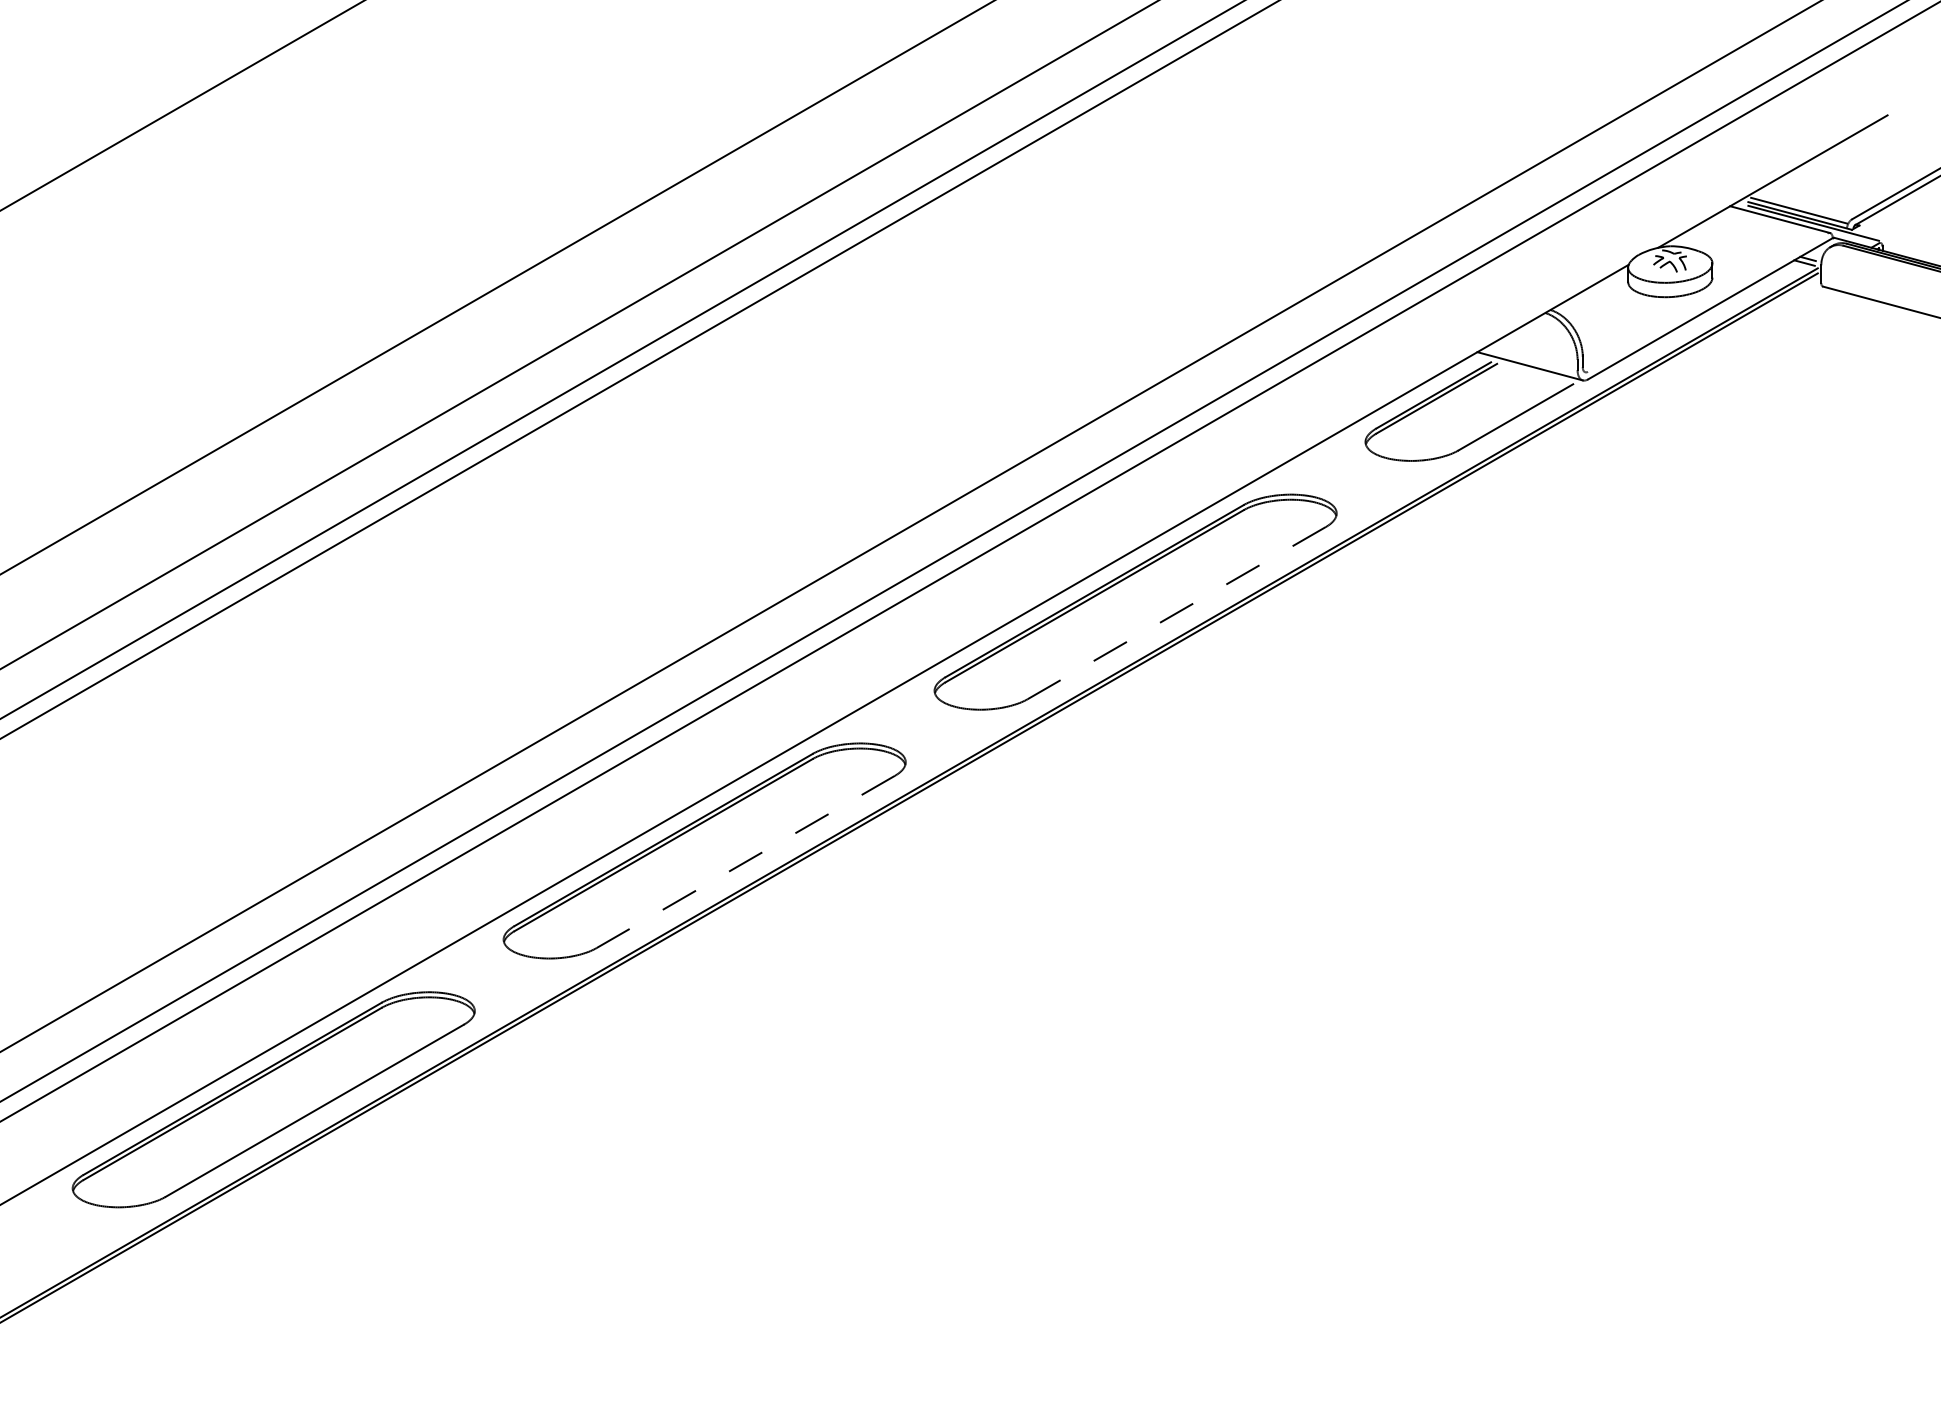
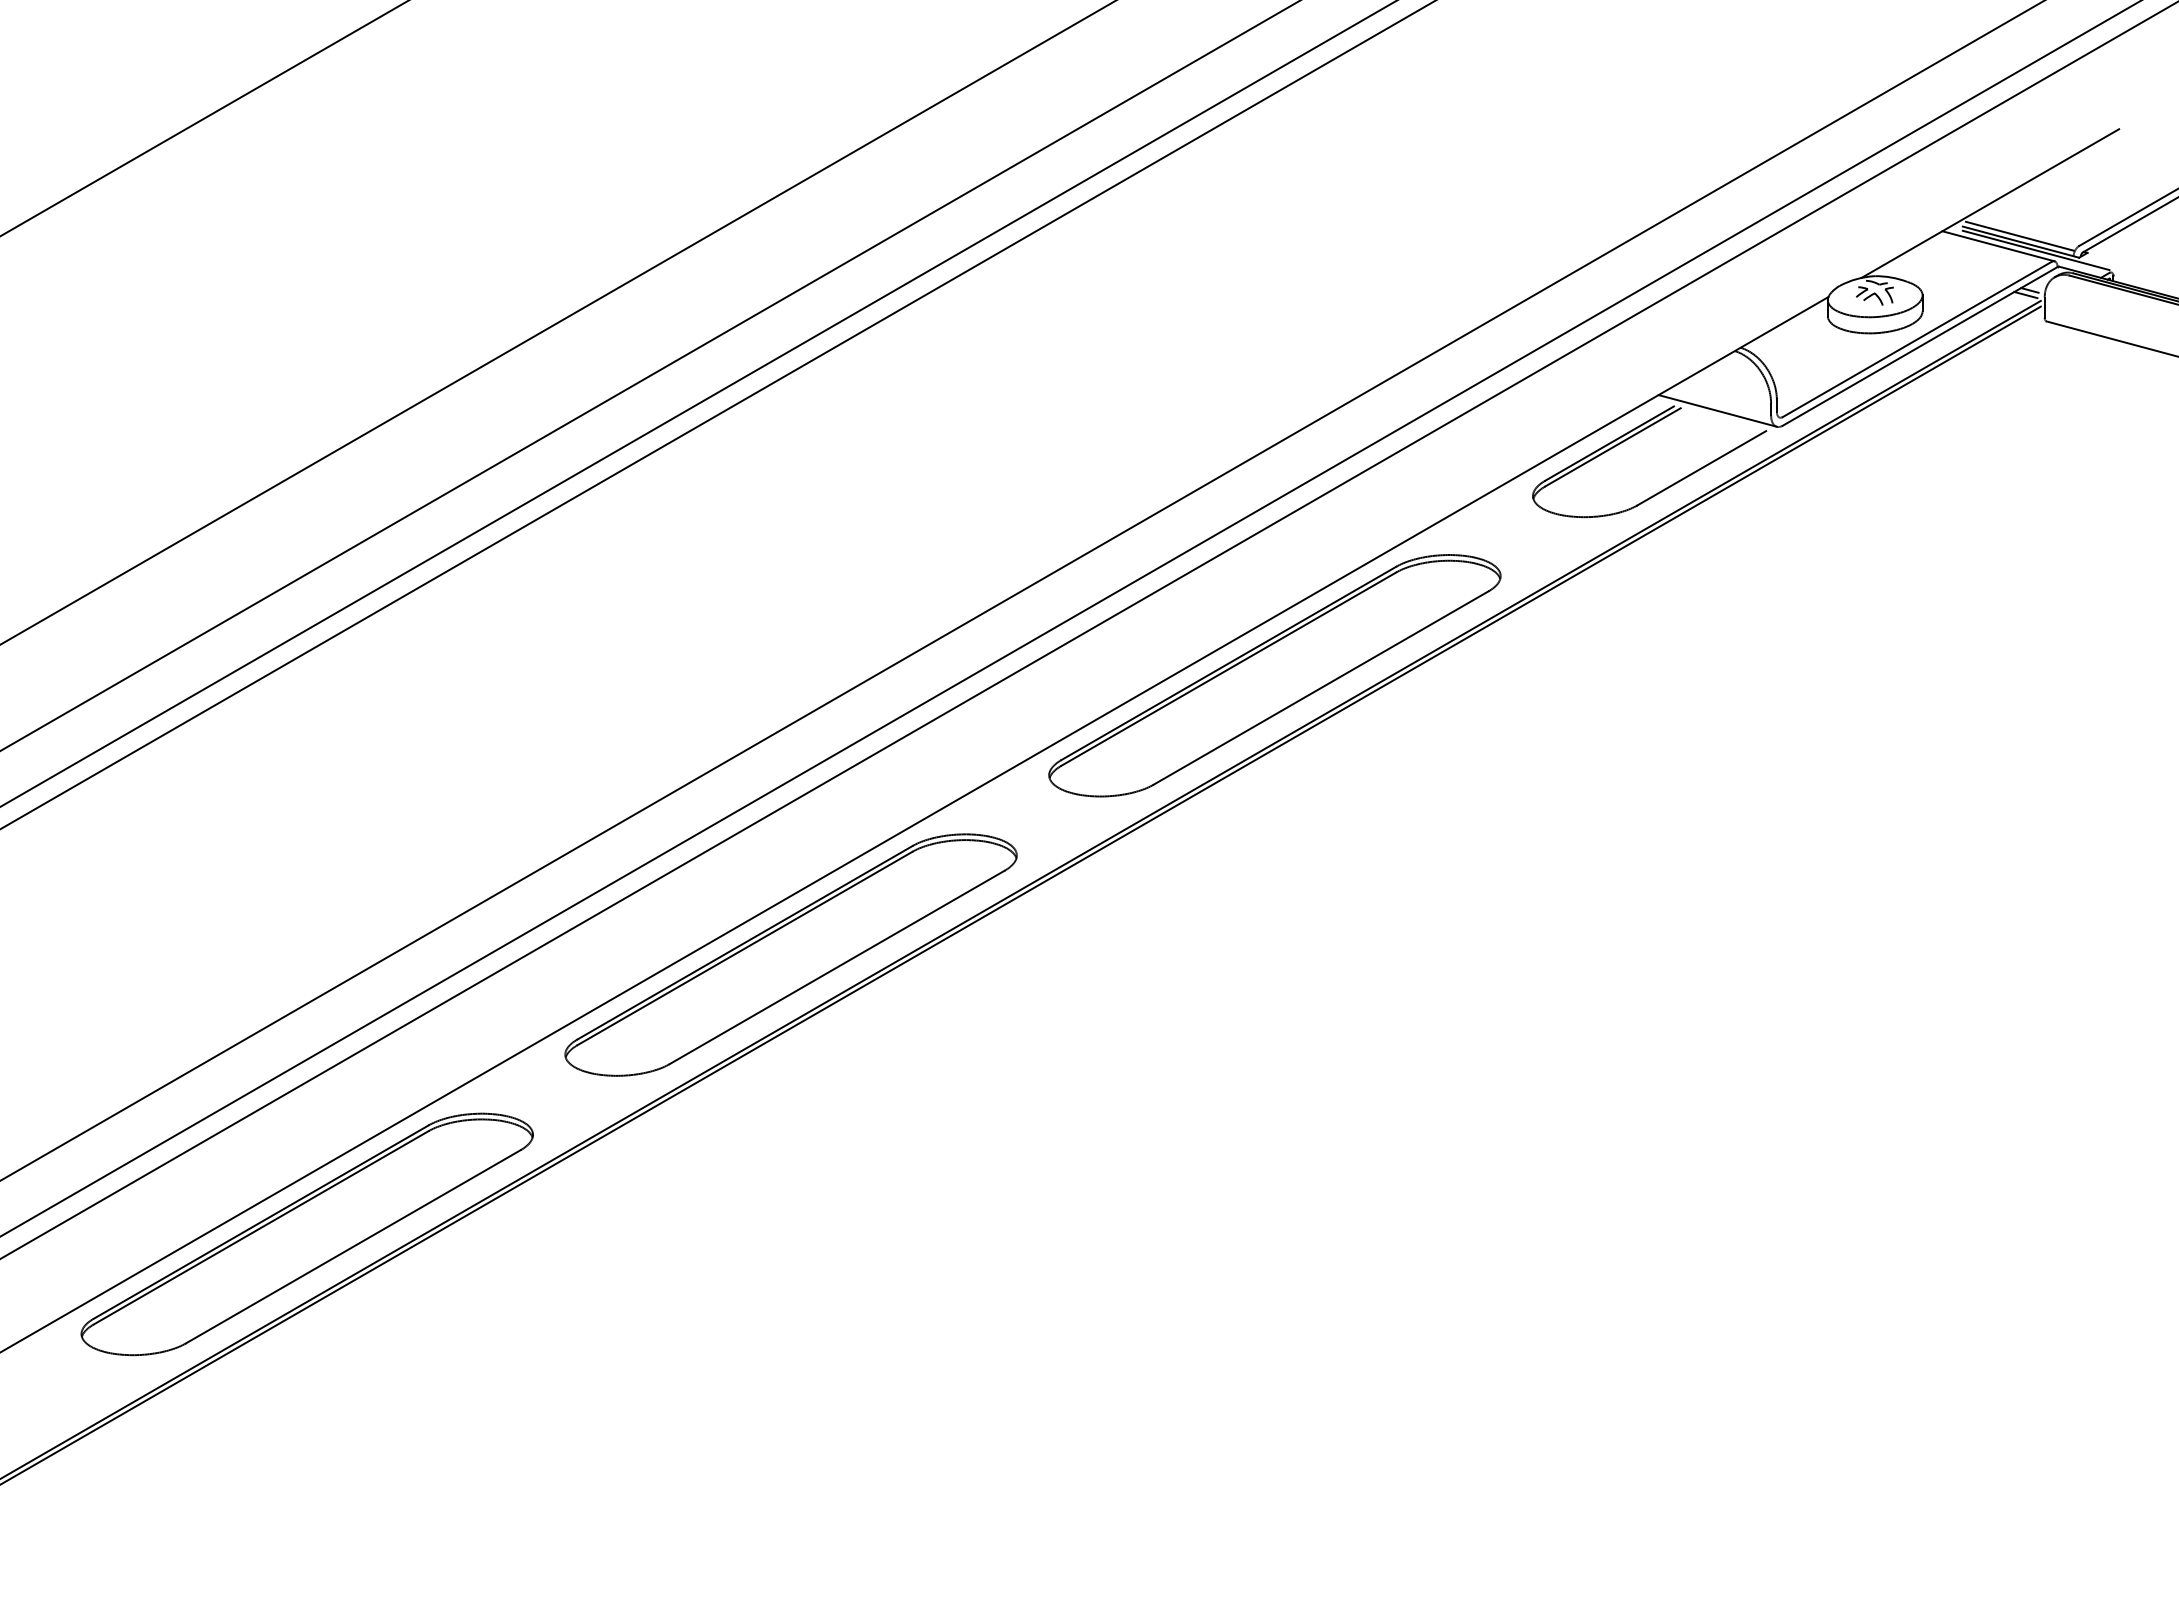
line: (1707, 302) -> (1916, 339), added
line: (1176, 613) -> (1320, 688), dashed -> solid
line: (745, 862) -> (836, 967), dashed -> solid

